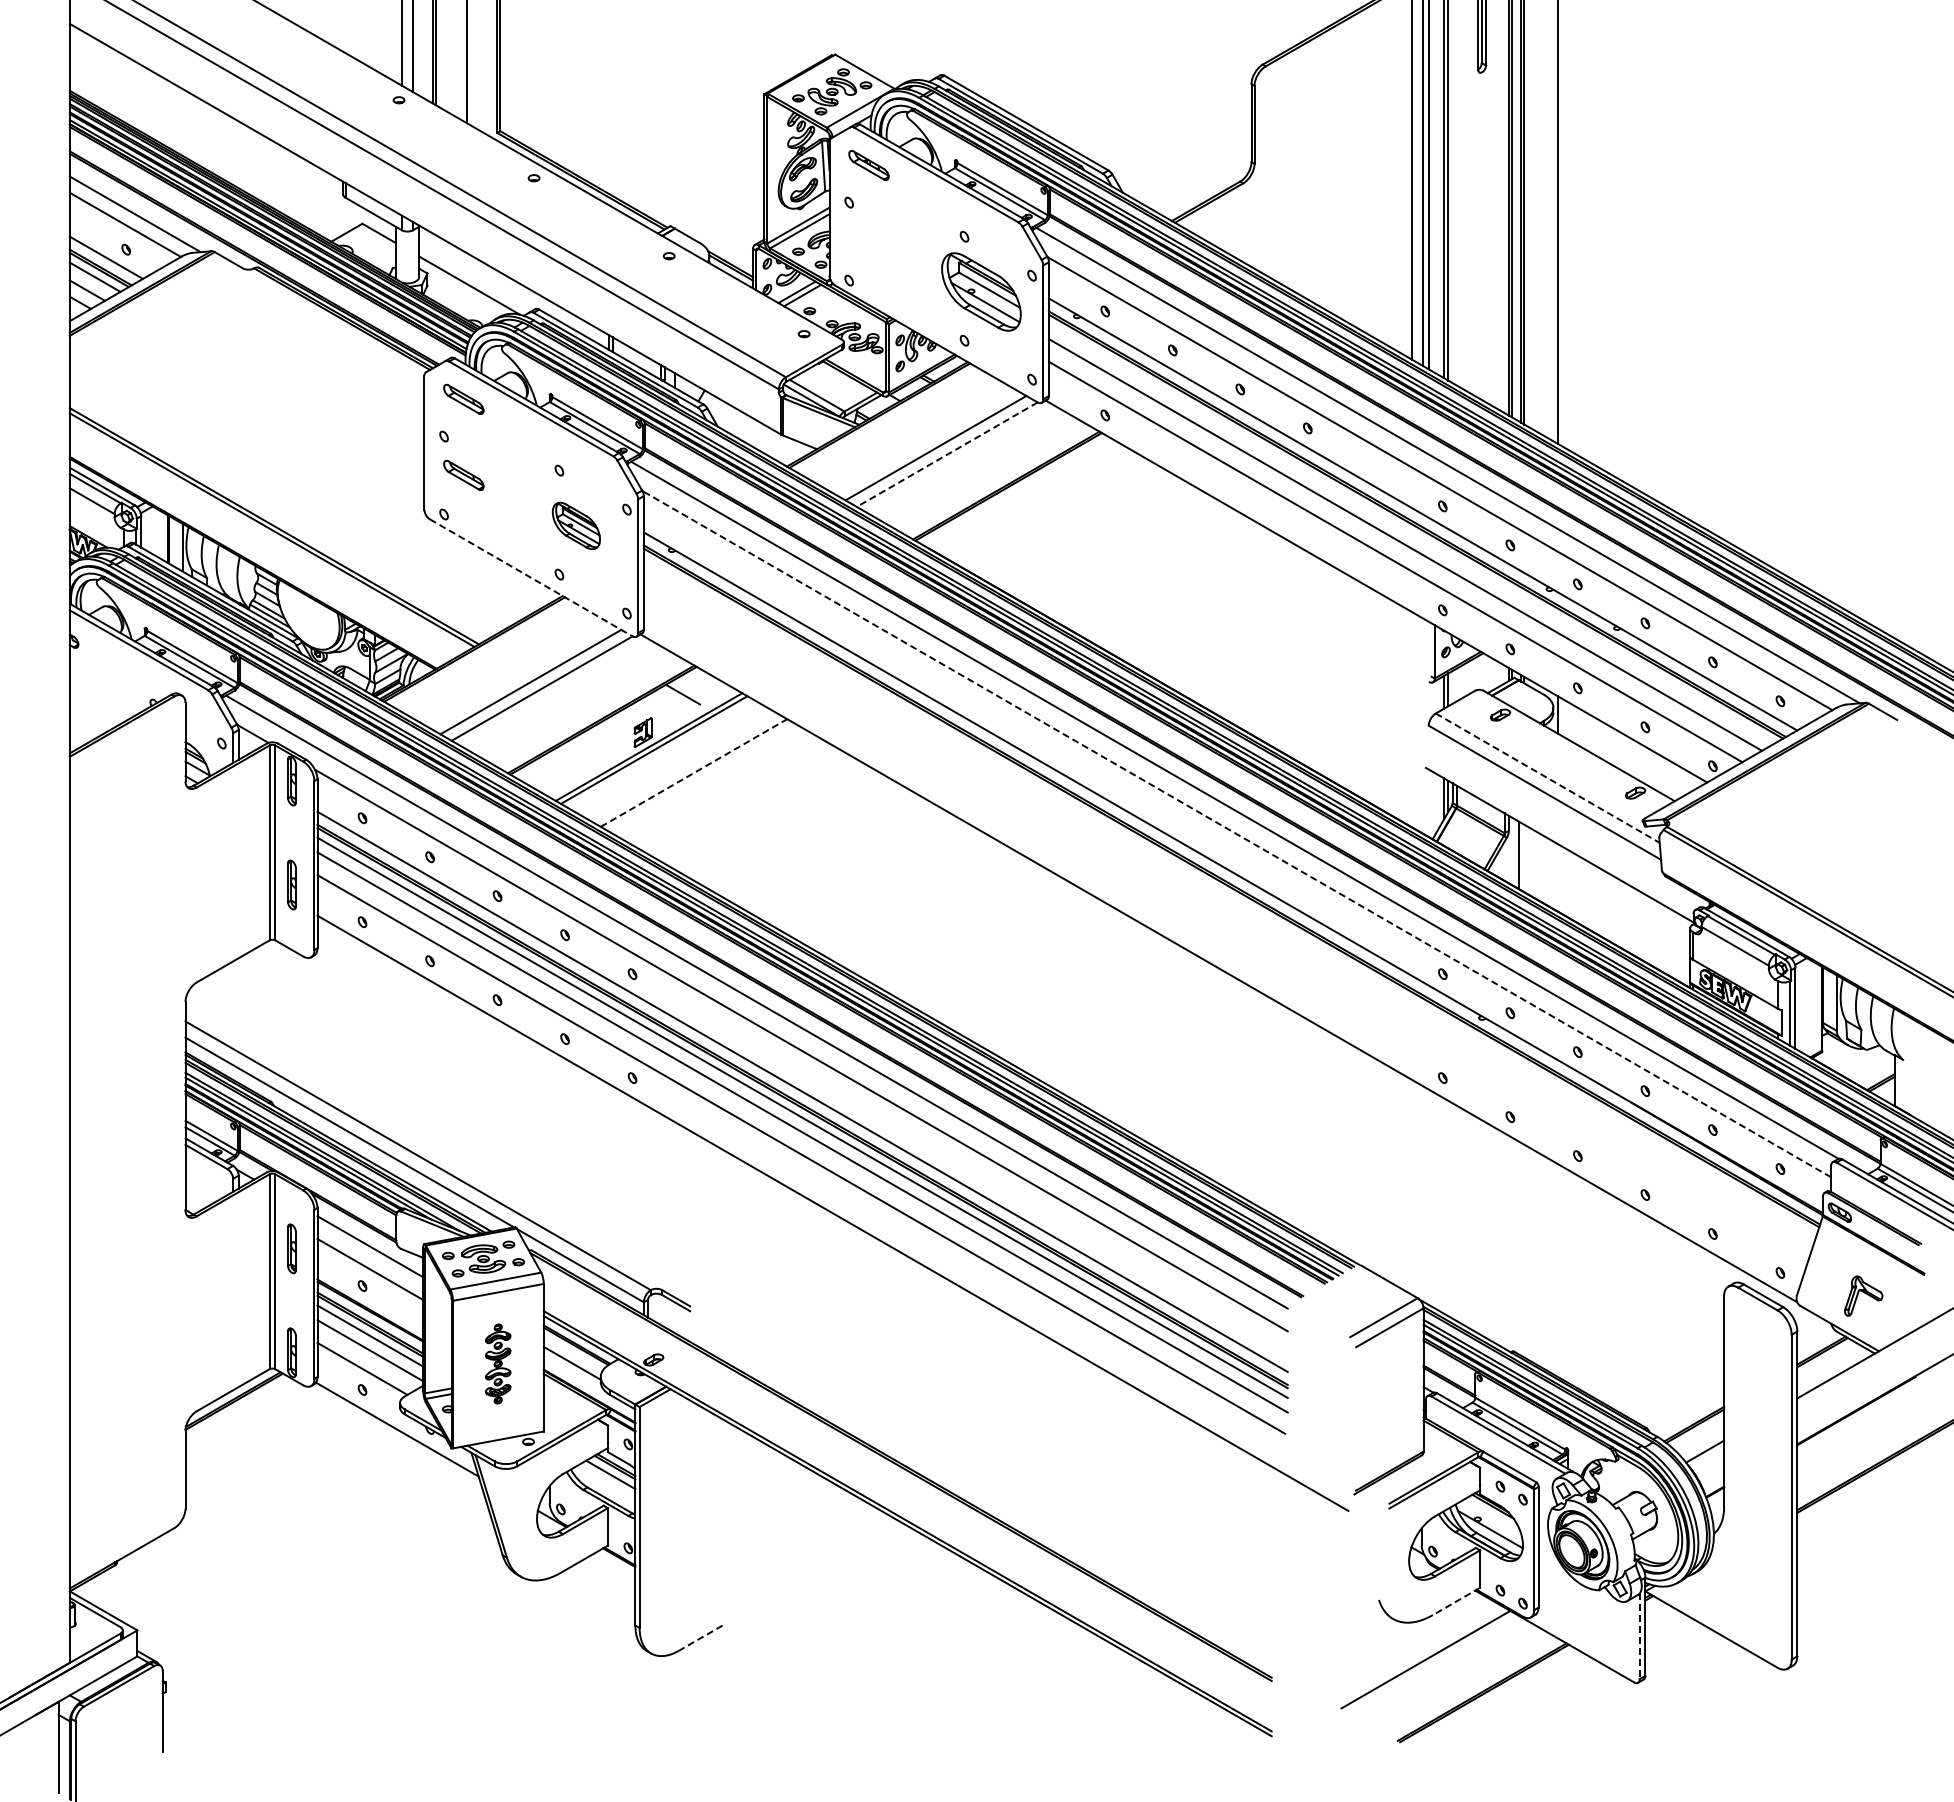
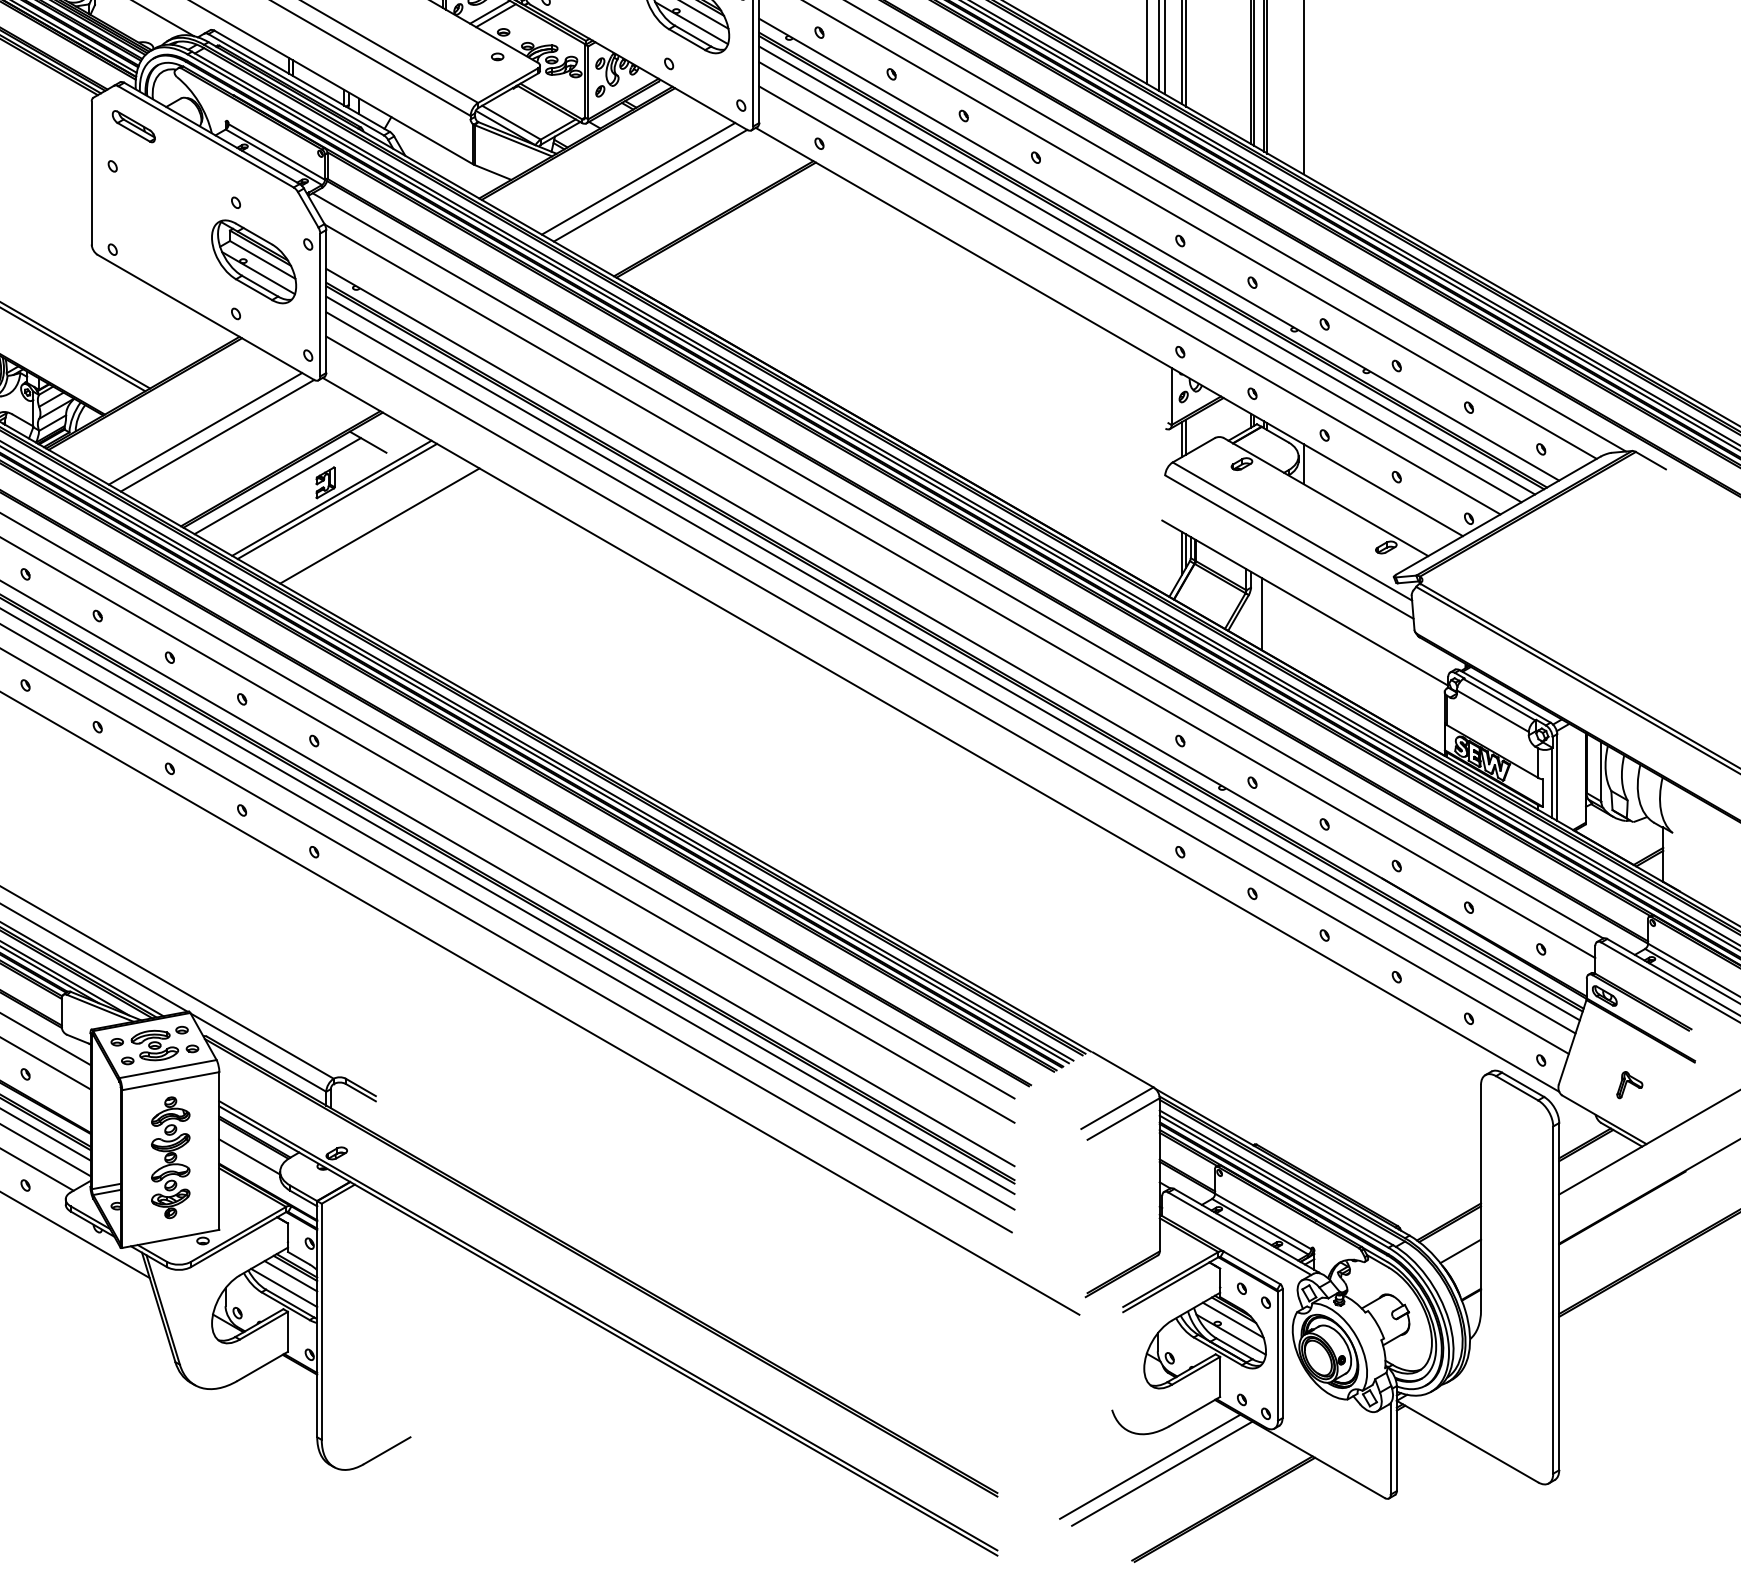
line: (946, 454) -> (649, 185), dashed -> solid
part: (463, 475) -> (133, 207), removed
part: (576, 525) -> (254, 261), size x1.67
line: (1411, 533) -> (1146, 269), added
line: (531, 577) -> (206, 317), dashed -> solid
line: (598, 735) -> (277, 485), added
line: (694, 773) -> (380, 526), dashed -> solid
line: (1548, 778) -> (1293, 531), dashed -> solid
line: (1236, 833) -> (959, 590), dashed -> solid
line: (1229, 896) -> (952, 658), added
line: (1227, 910) -> (950, 672), added
line: (1224, 930) -> (946, 694), added
part: (1862, 1295) -> (1628, 1084), size x0.62
part: (497, 1363) -> (169, 1157), size x1.43
line: (604, 1485) -> (284, 1287), added
line: (1491, 1515) -> (1232, 1319), added
line: (1456, 1601) -> (1194, 1411), dashed -> solid
line: (1639, 1636) -> (1390, 1448), dashed -> solid
line: (700, 1638) -> (386, 1451), dashed -> solid
line: (1414, 1652) -> (1150, 1466), added

